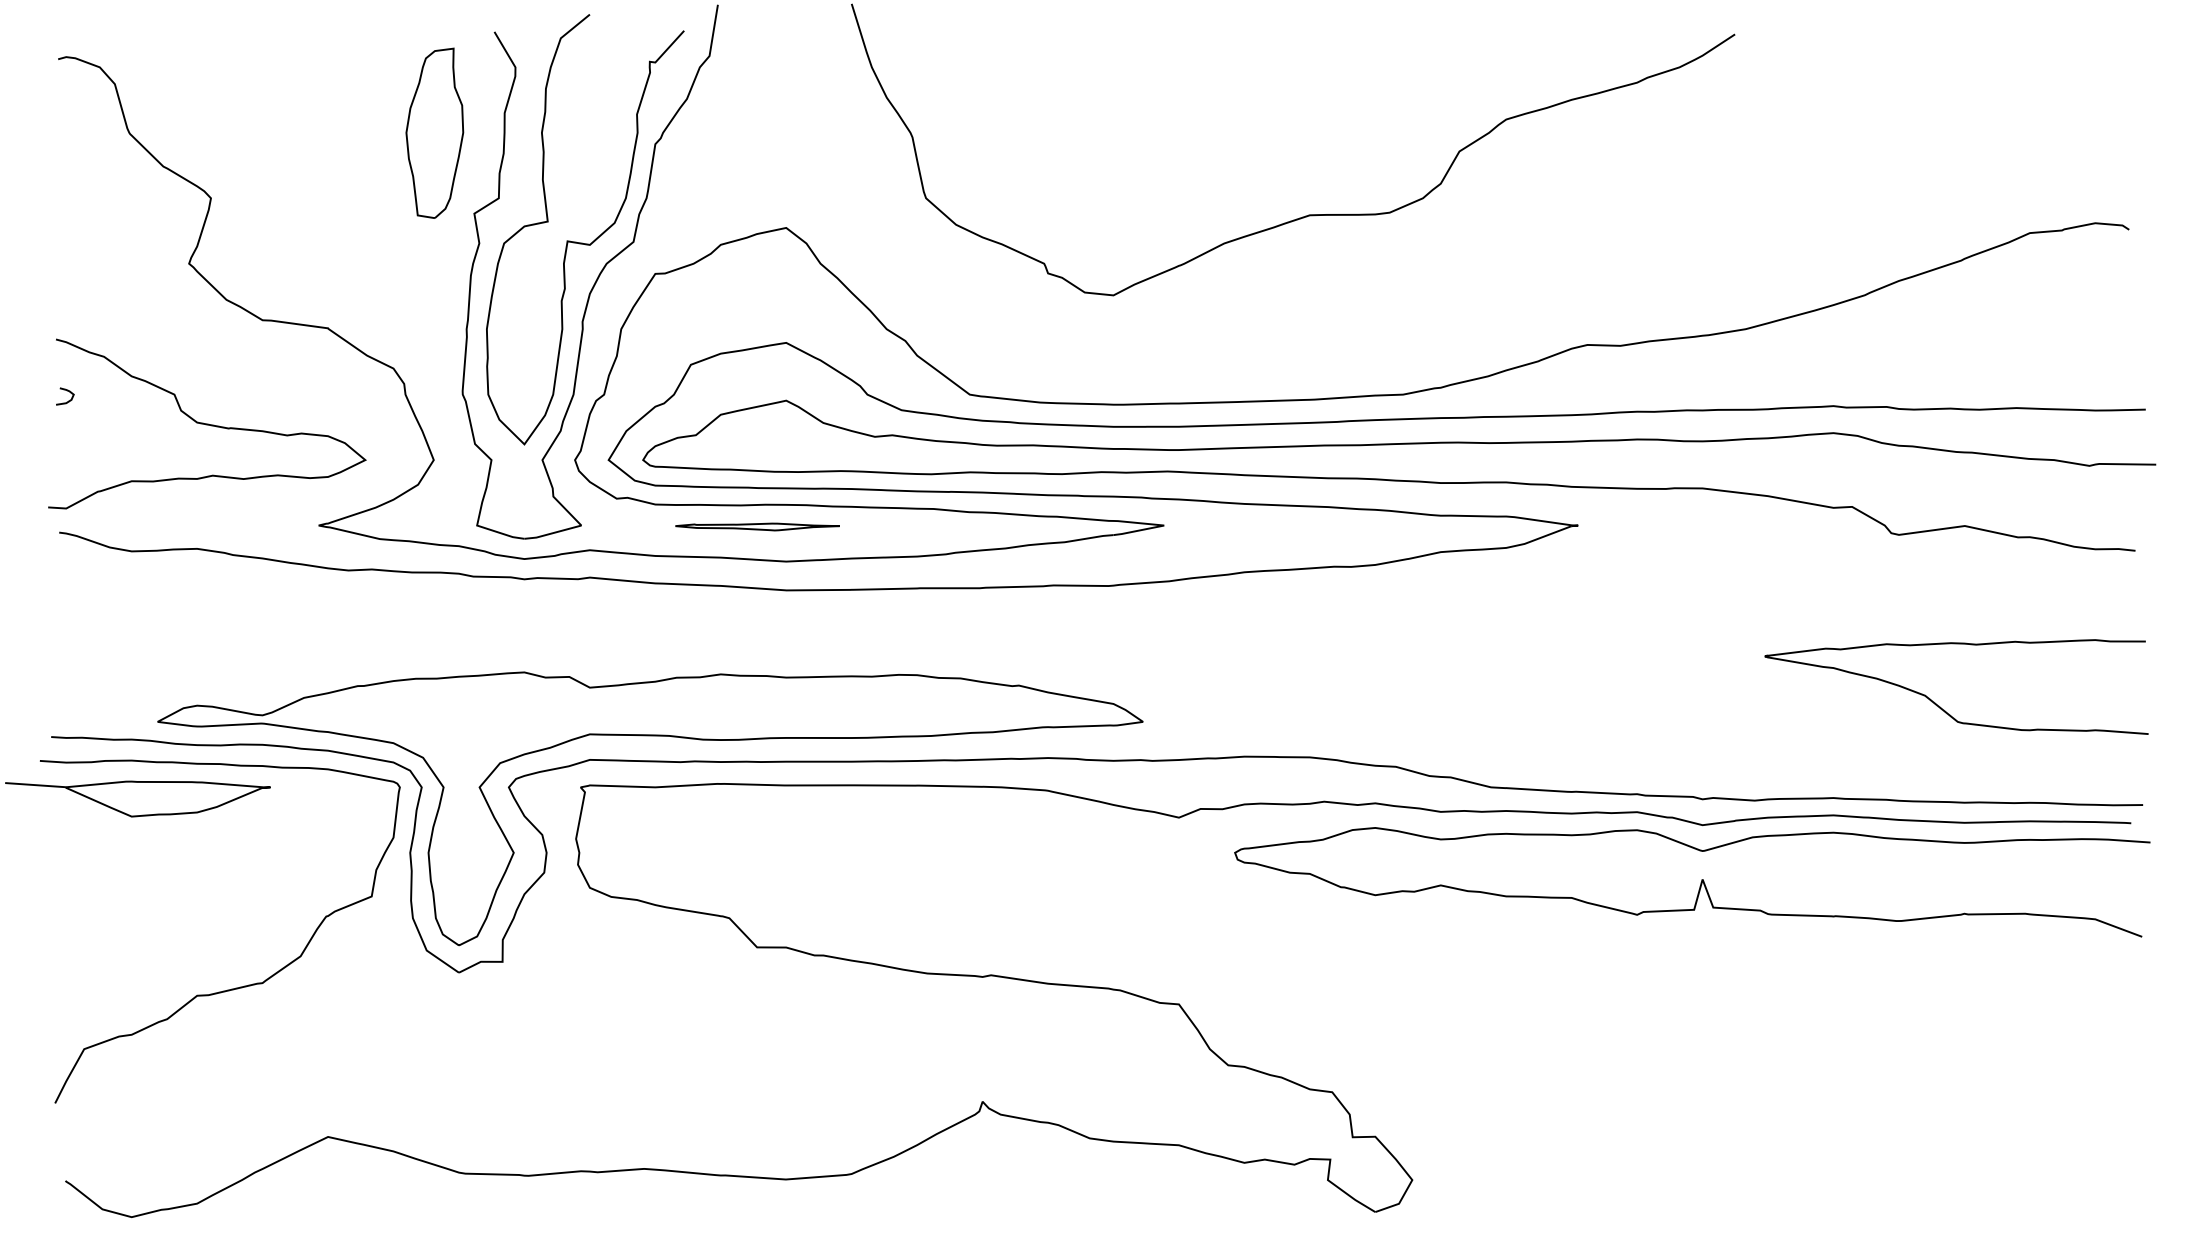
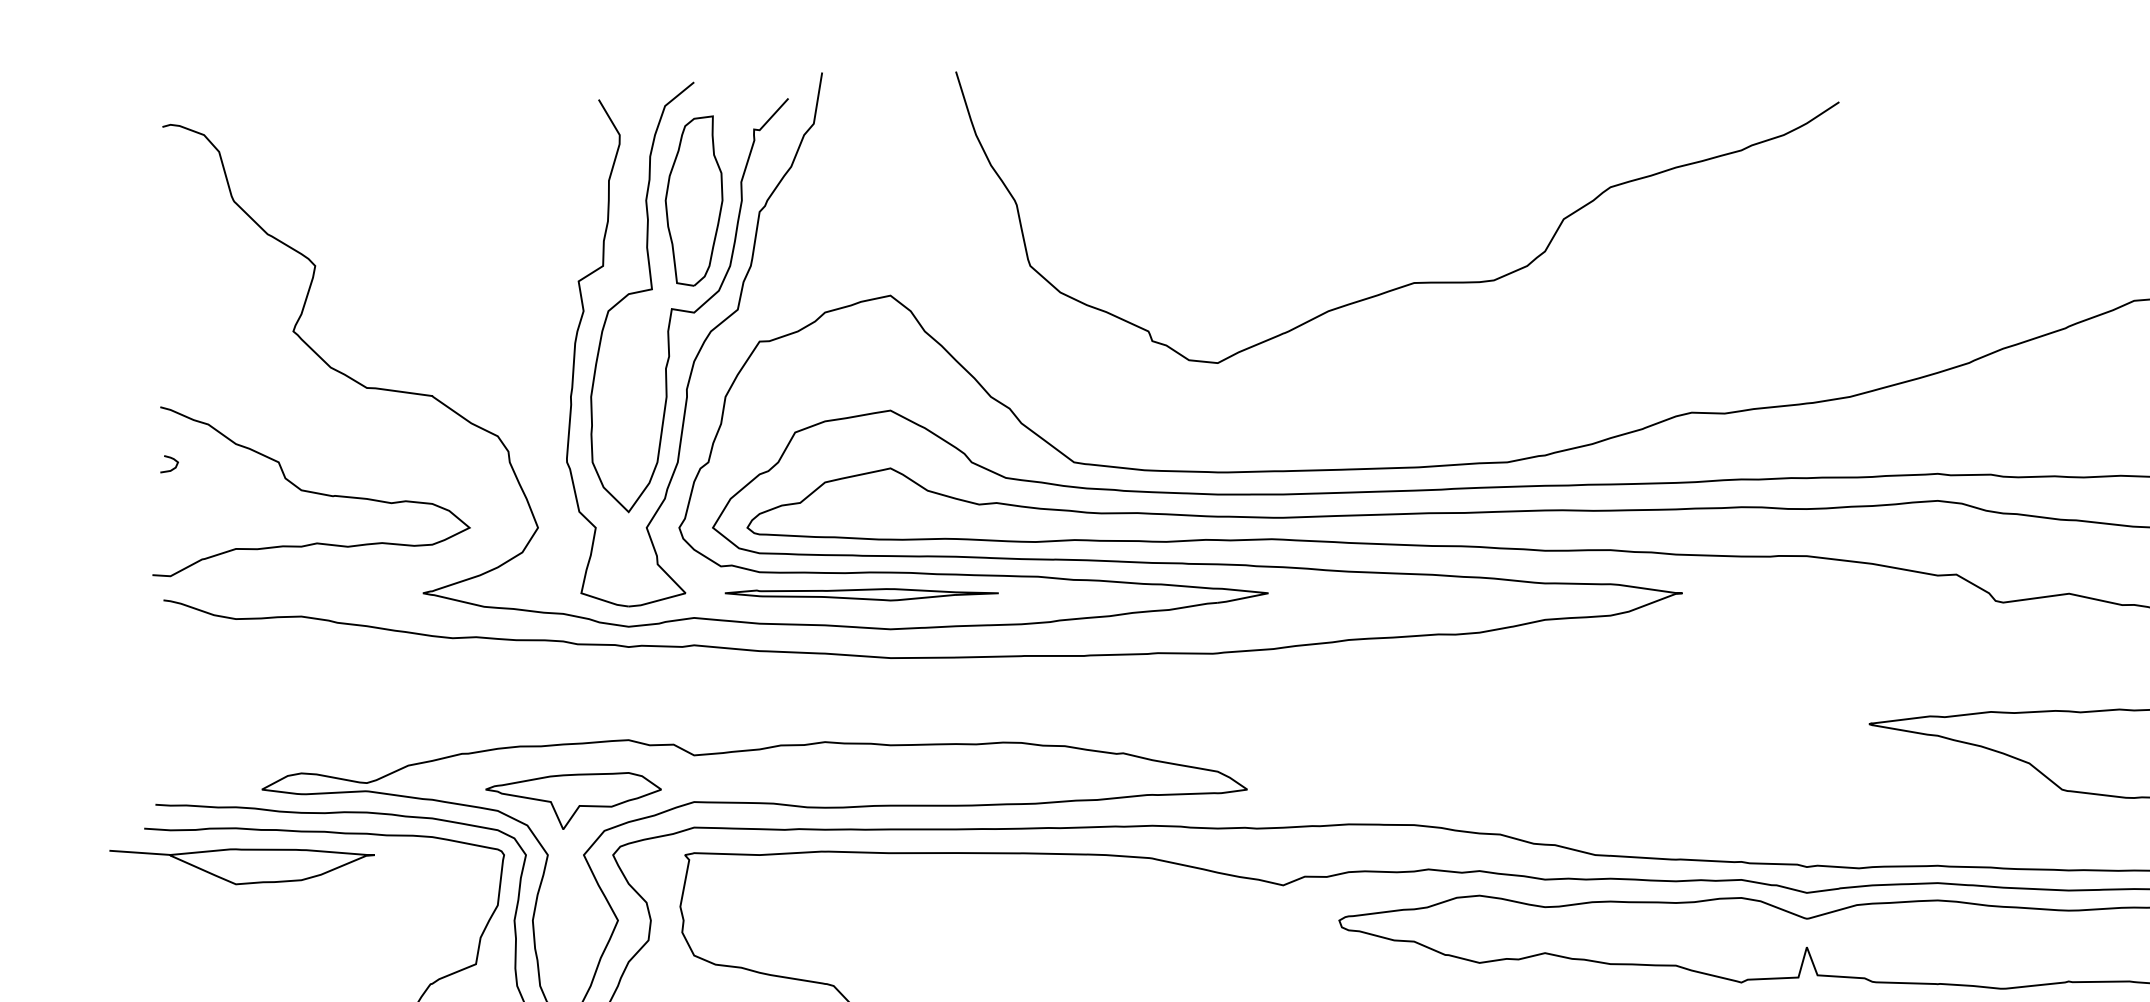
part: (434, 132) -> (693, 200), moved
part: (757, 526) -> (861, 594), size x1.67
part: (469, 733) -> (573, 801), added

